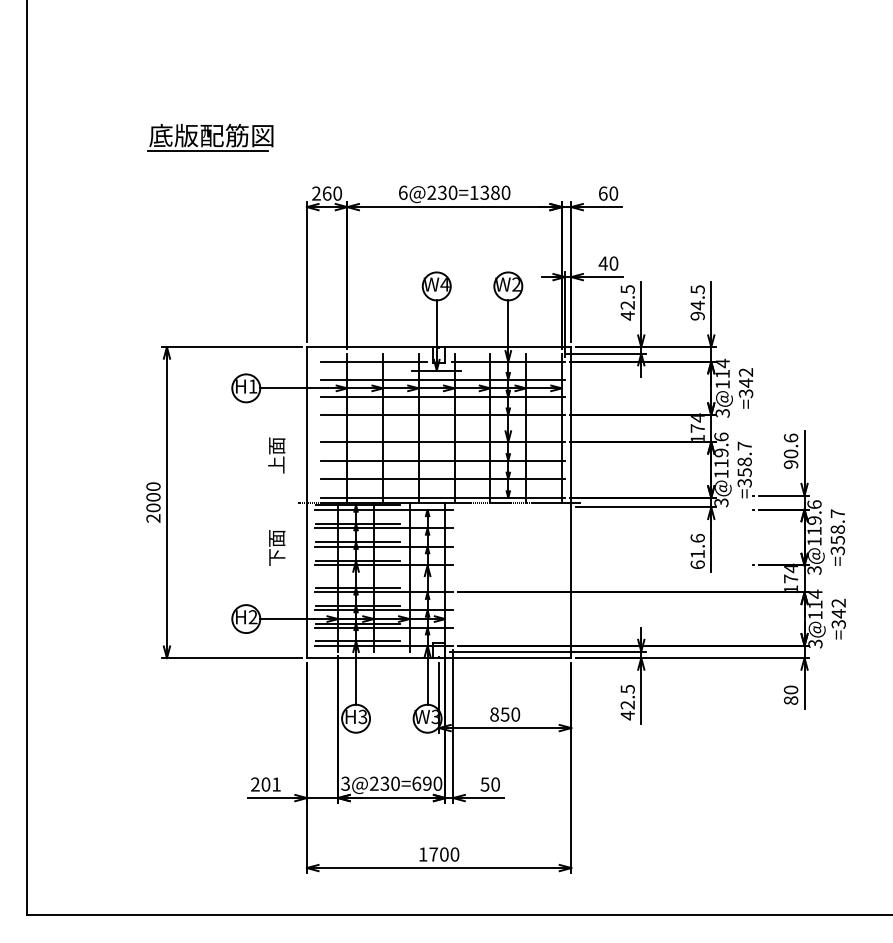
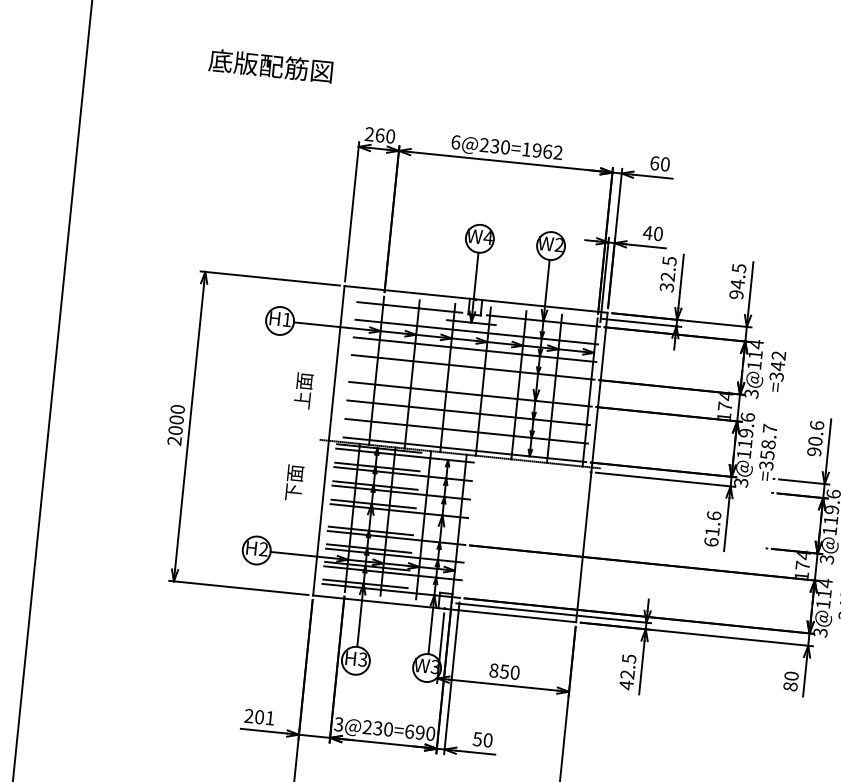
line: (207, 151) -> (265, 81), removed
text: (495, 192) -> (547, 151), 6@230=1380 -> 6@230=1962
text: (627, 315) -> (666, 287), 42.5 -> 32.5

